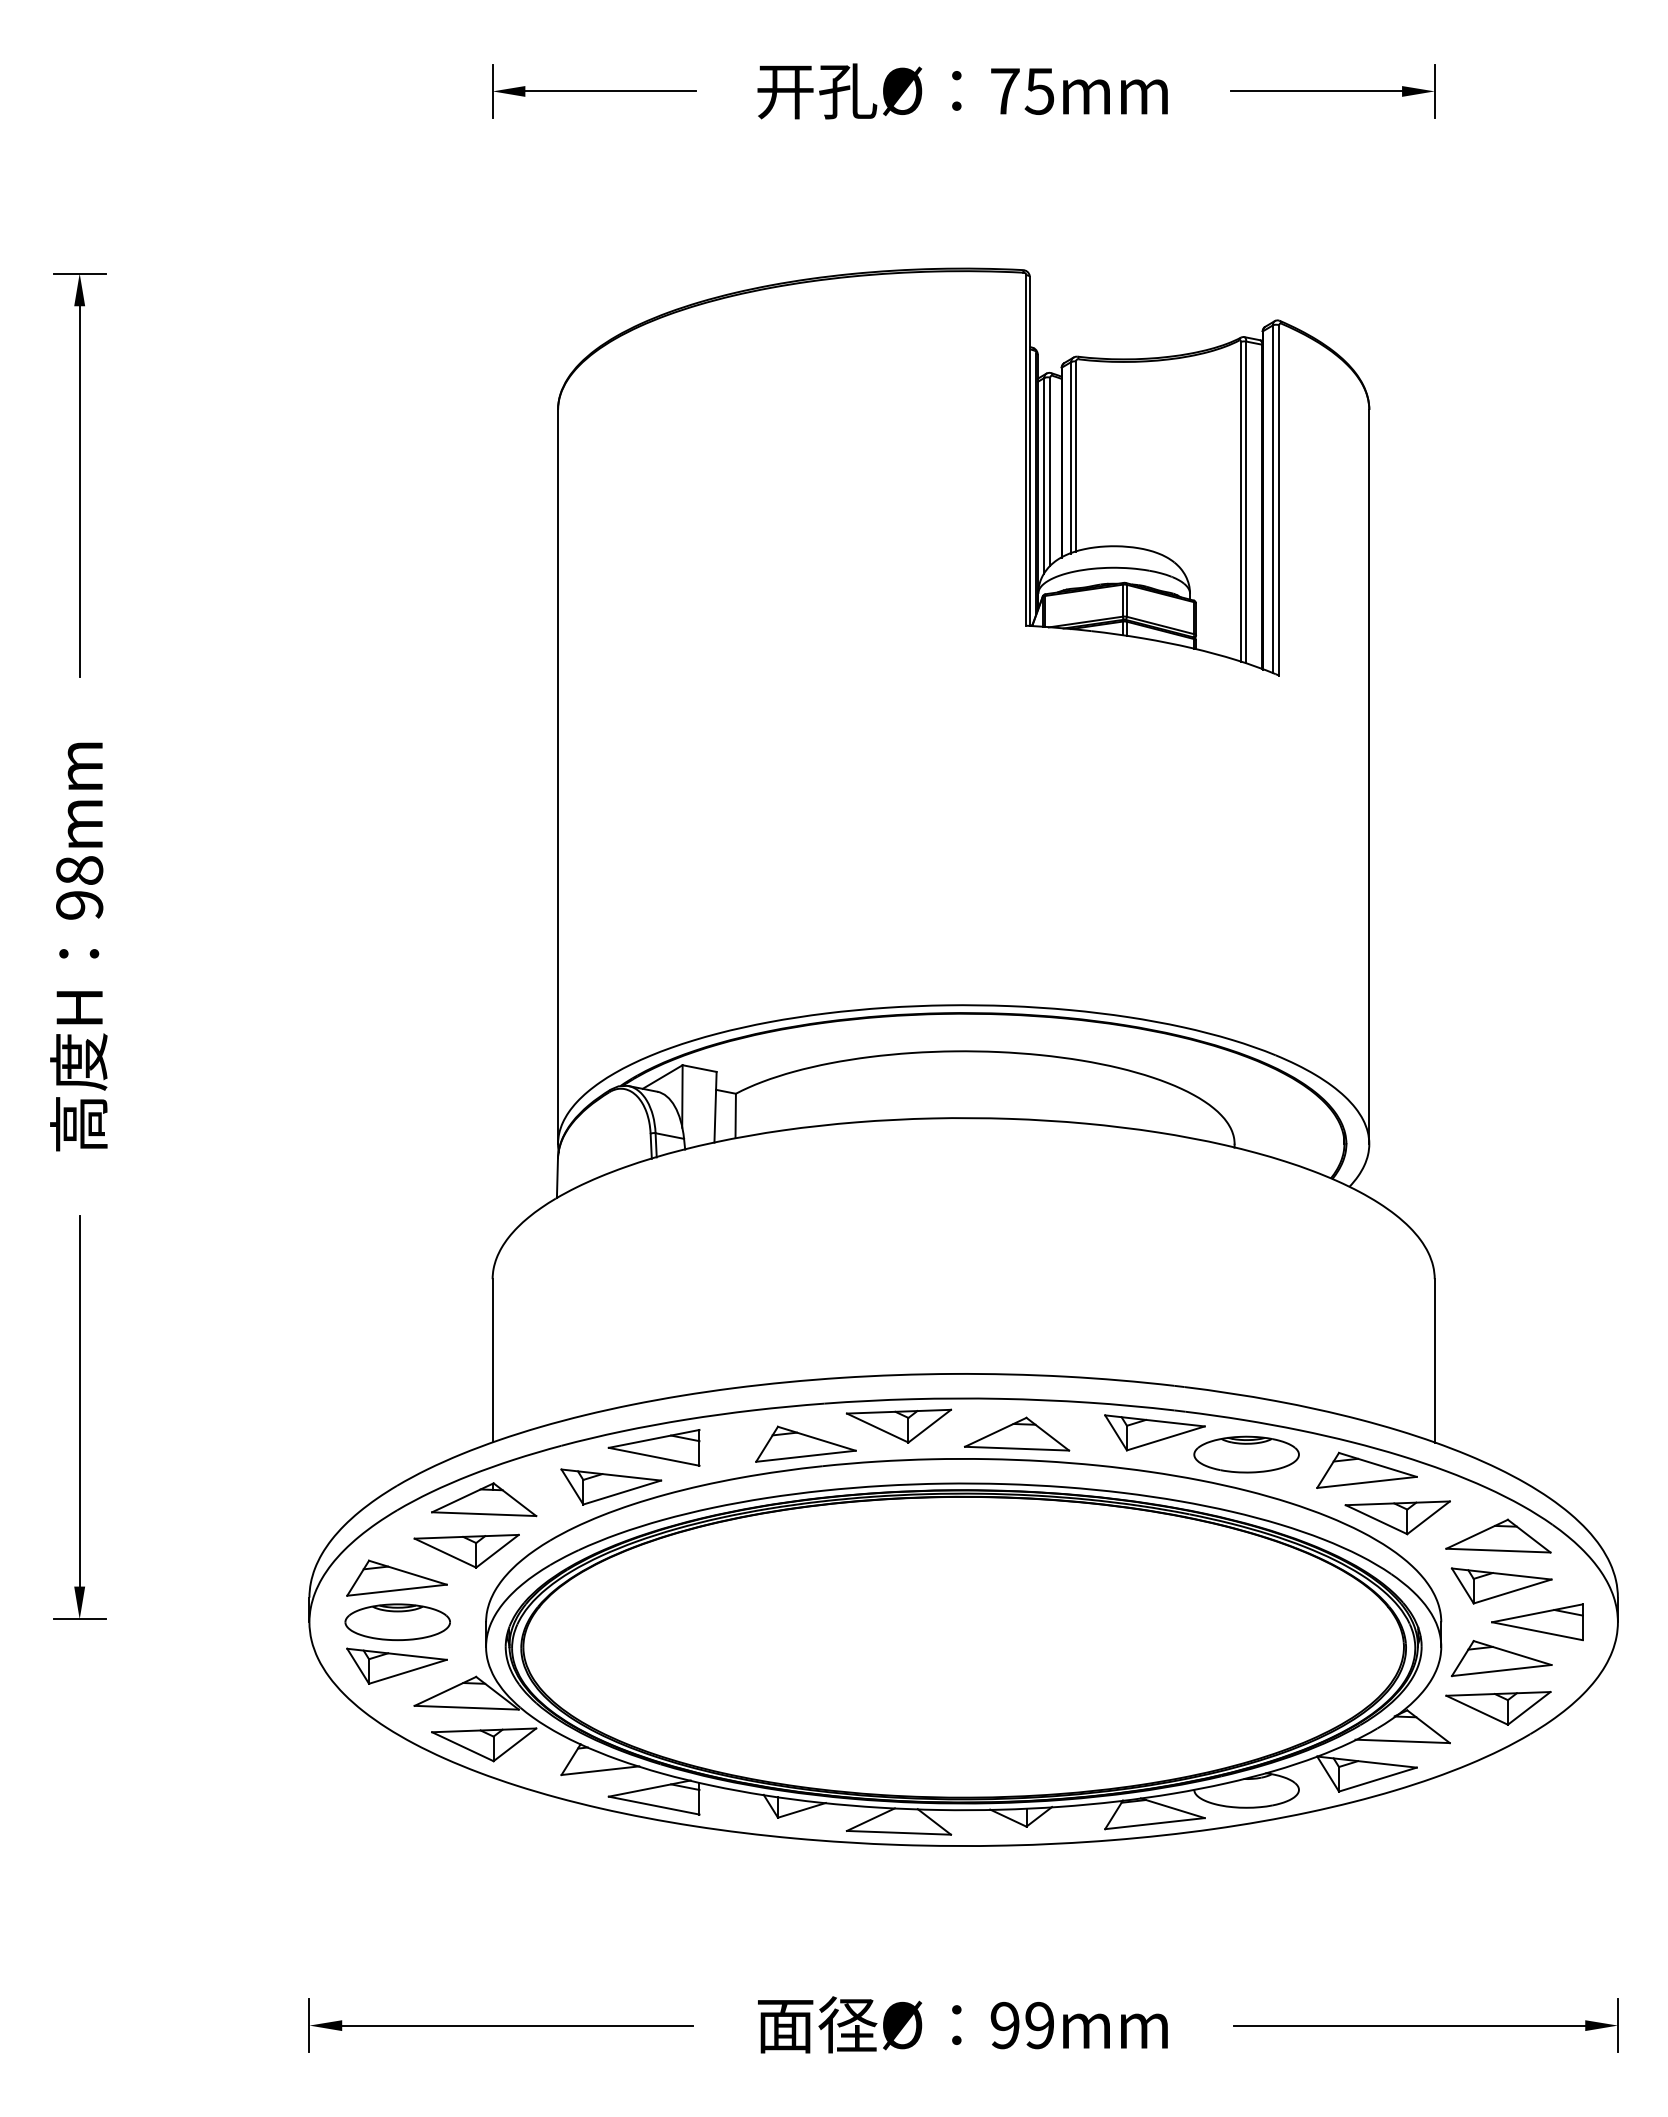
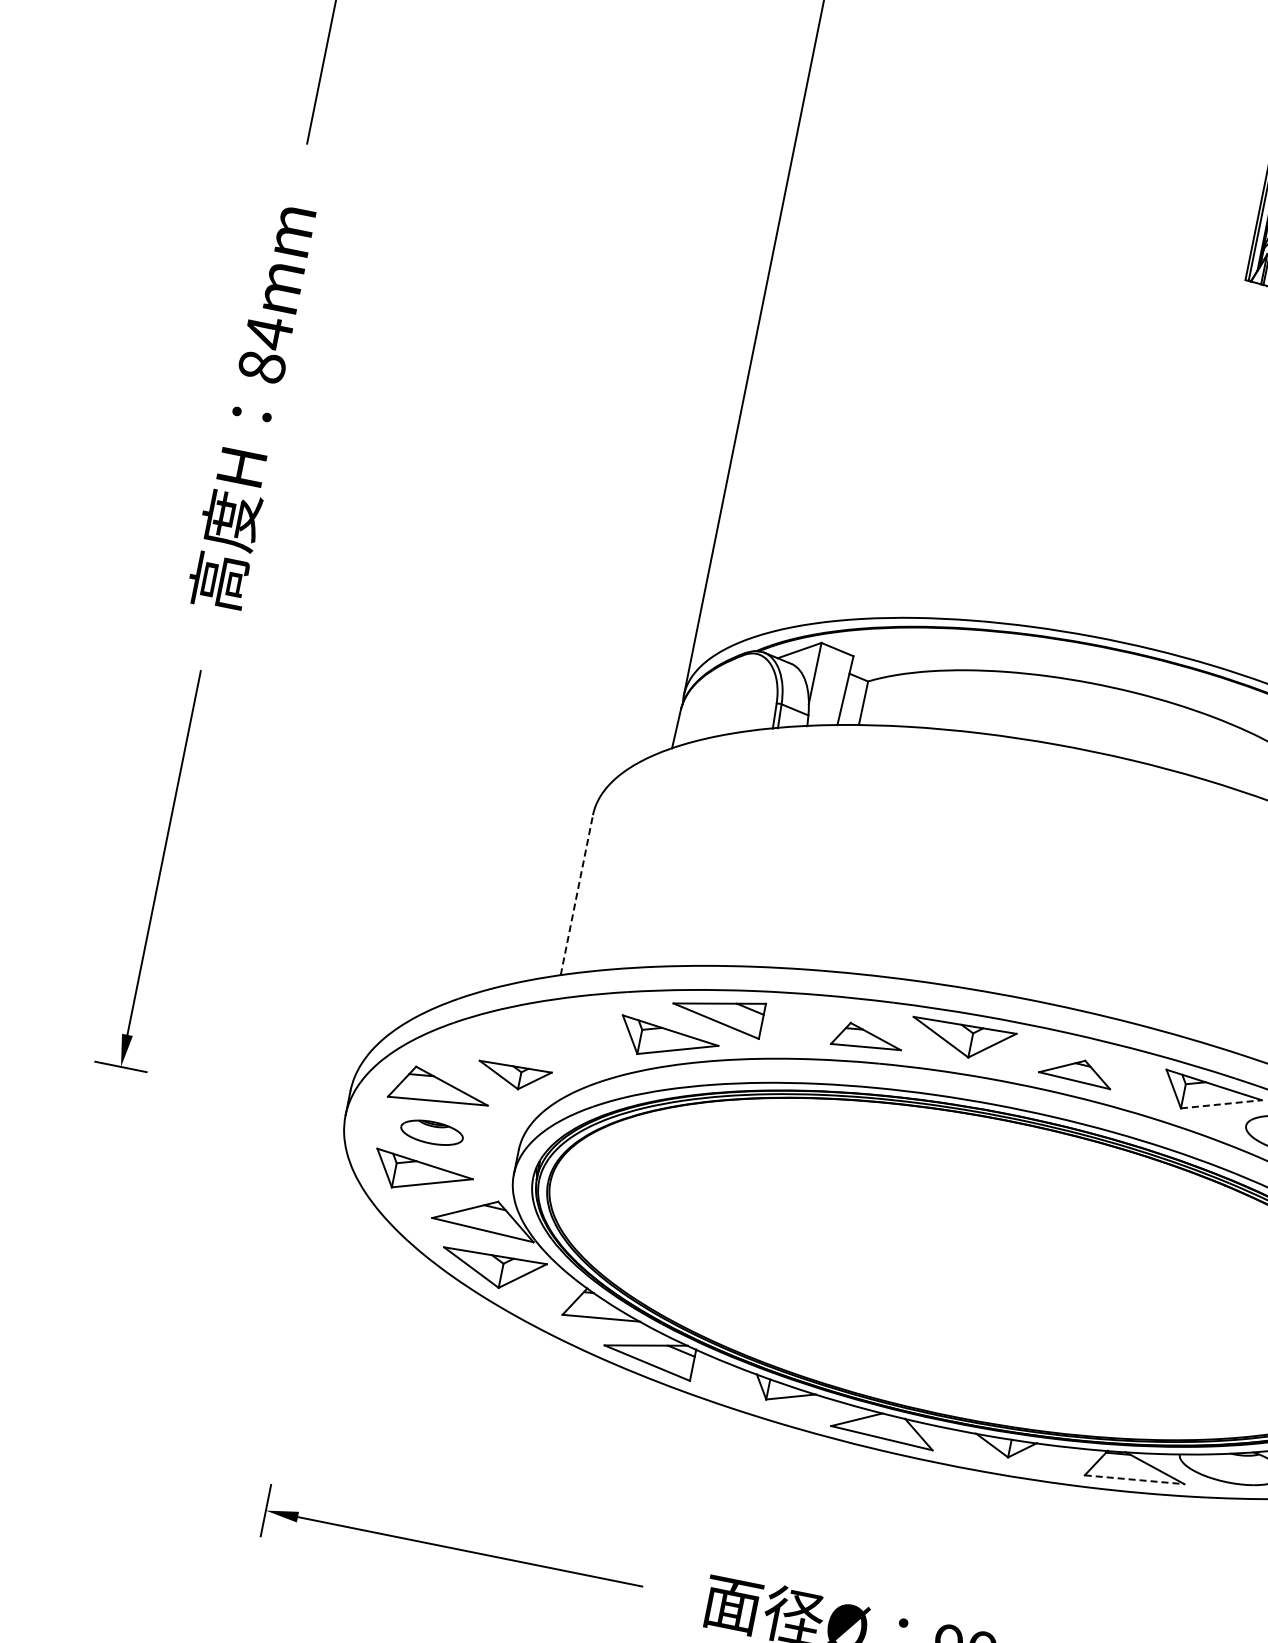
text: (79, 887) -> (265, 349), 98mm -> 84mm
line: (492, 1360) -> (576, 894), solid -> dashed
part: (1017, 1433) -> (1077, 1070), size x0.7
line: (1165, 1438) -> (1221, 1104), solid -> dashed
part: (805, 1443) -> (867, 1038), size x0.7
part: (484, 1499) -> (541, 1029), removed
part: (466, 1550) -> (513, 1075), size x0.7
part: (397, 1622) -> (431, 1132), size x0.6
line: (1155, 1823) -> (1135, 1479), solid -> dashed

